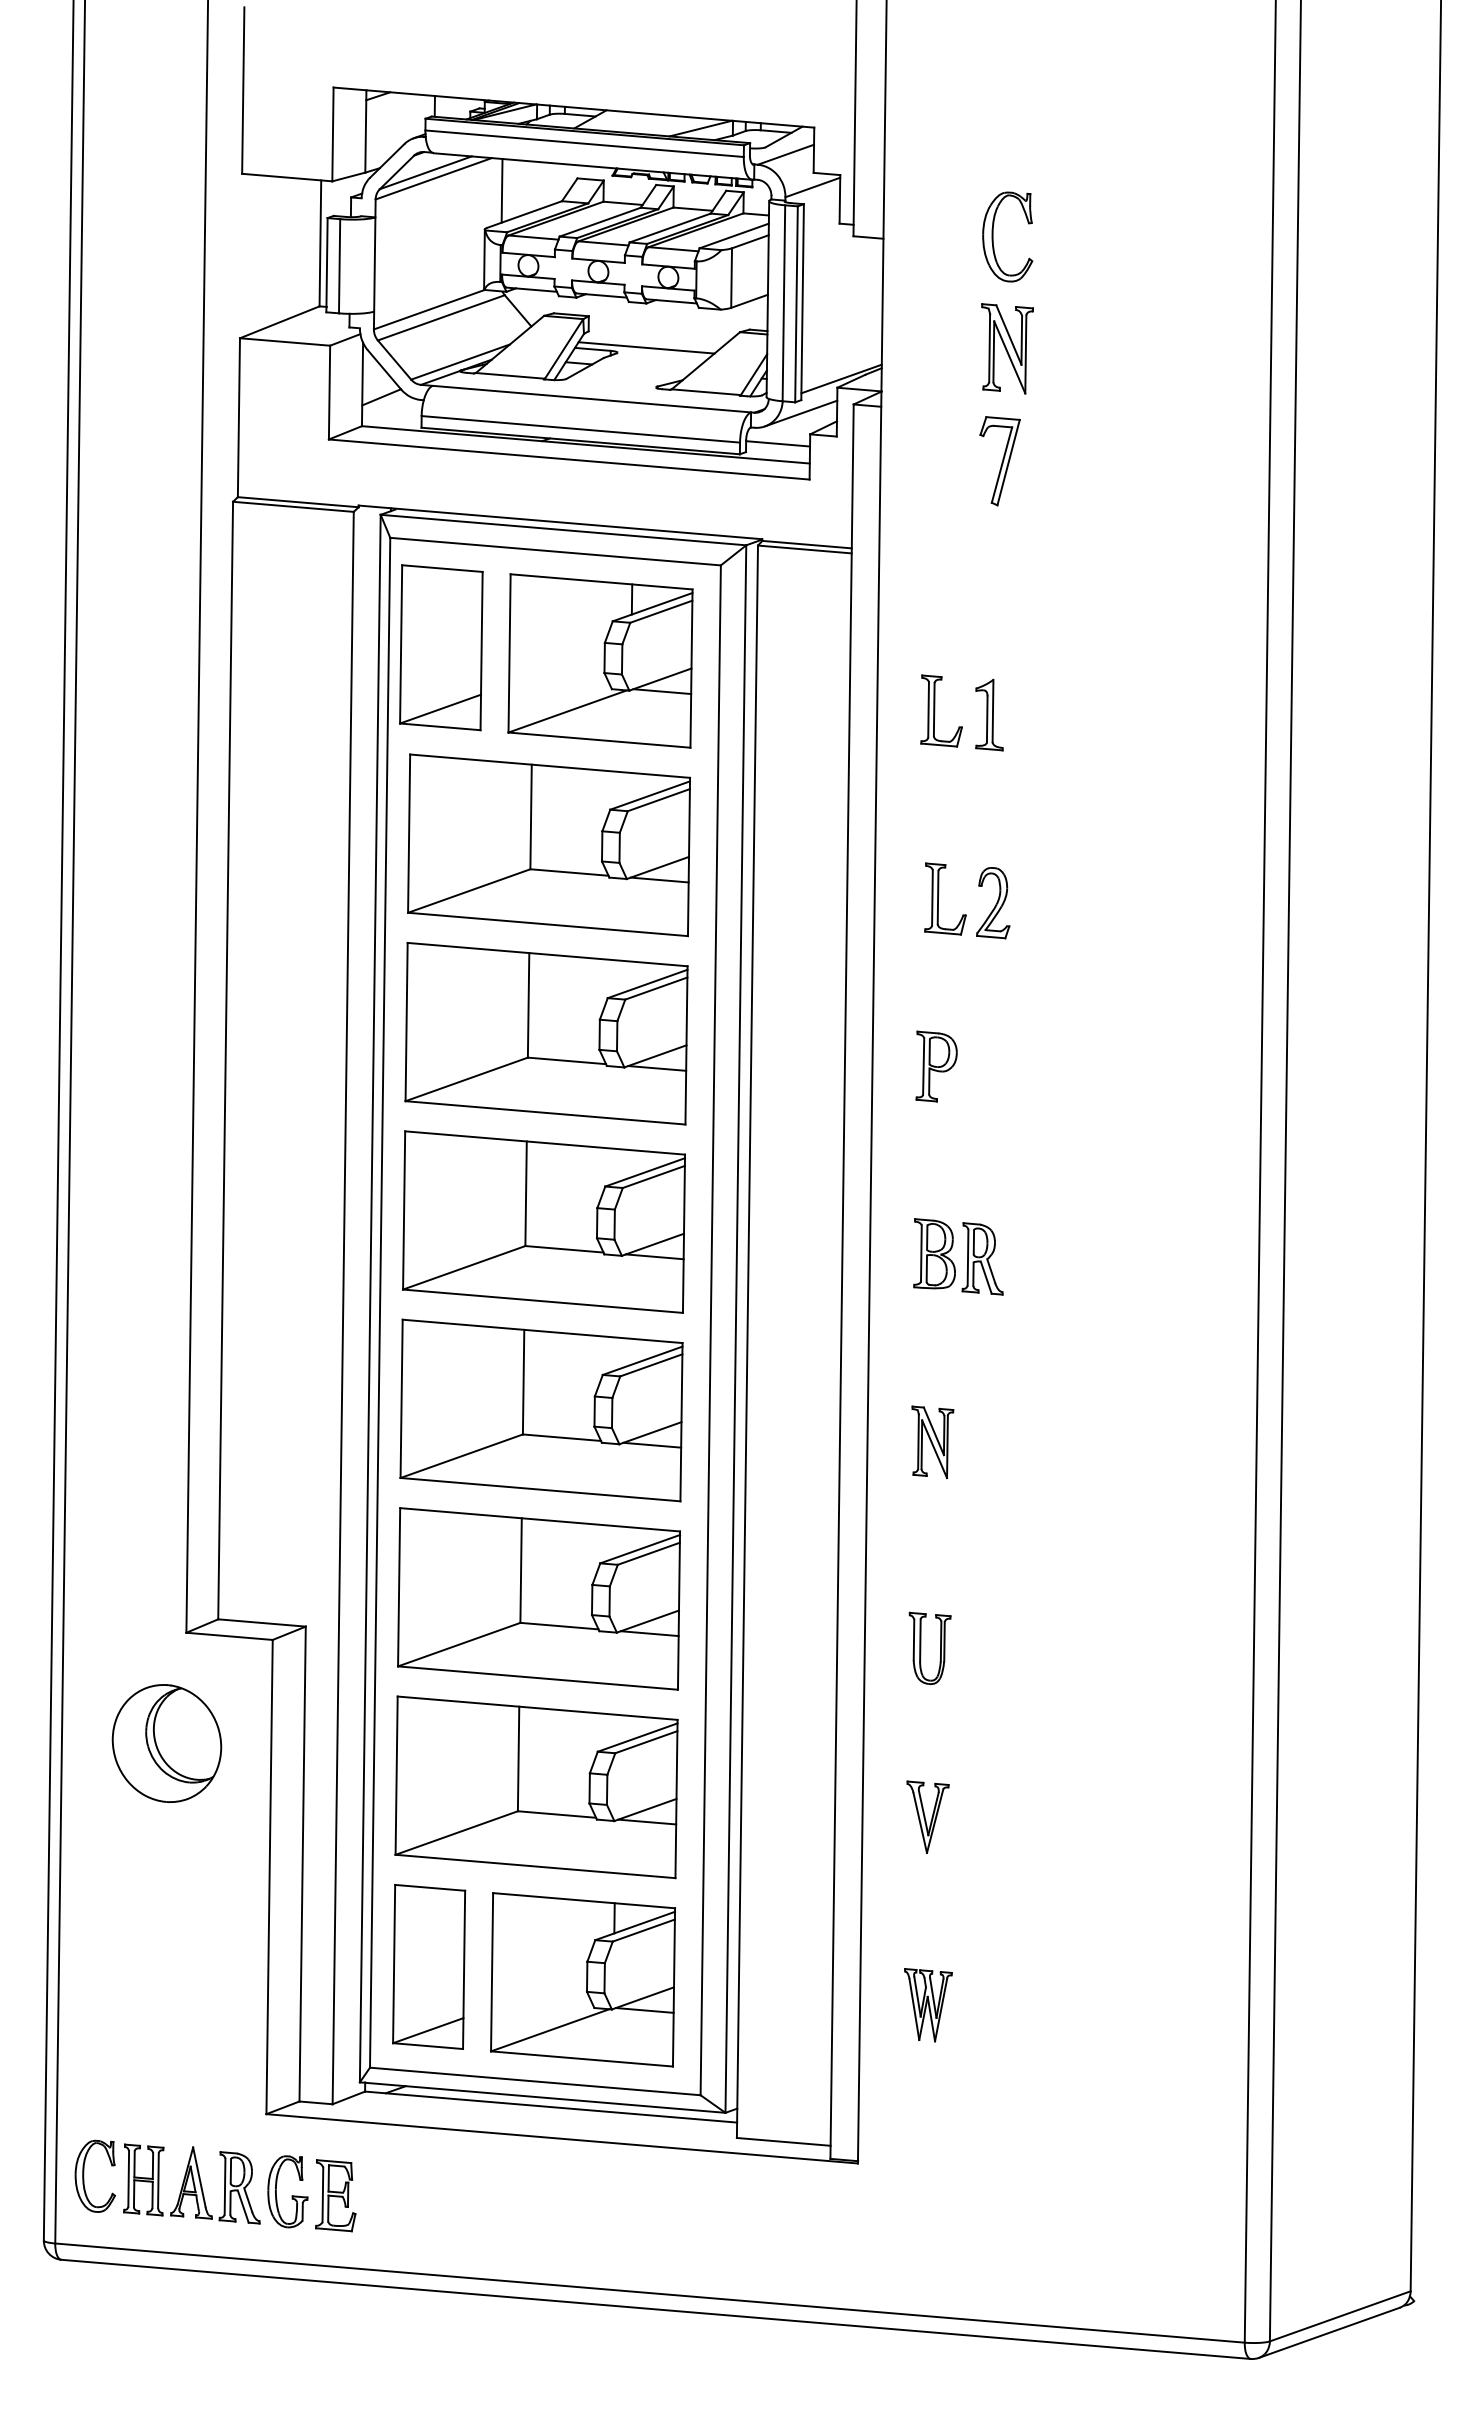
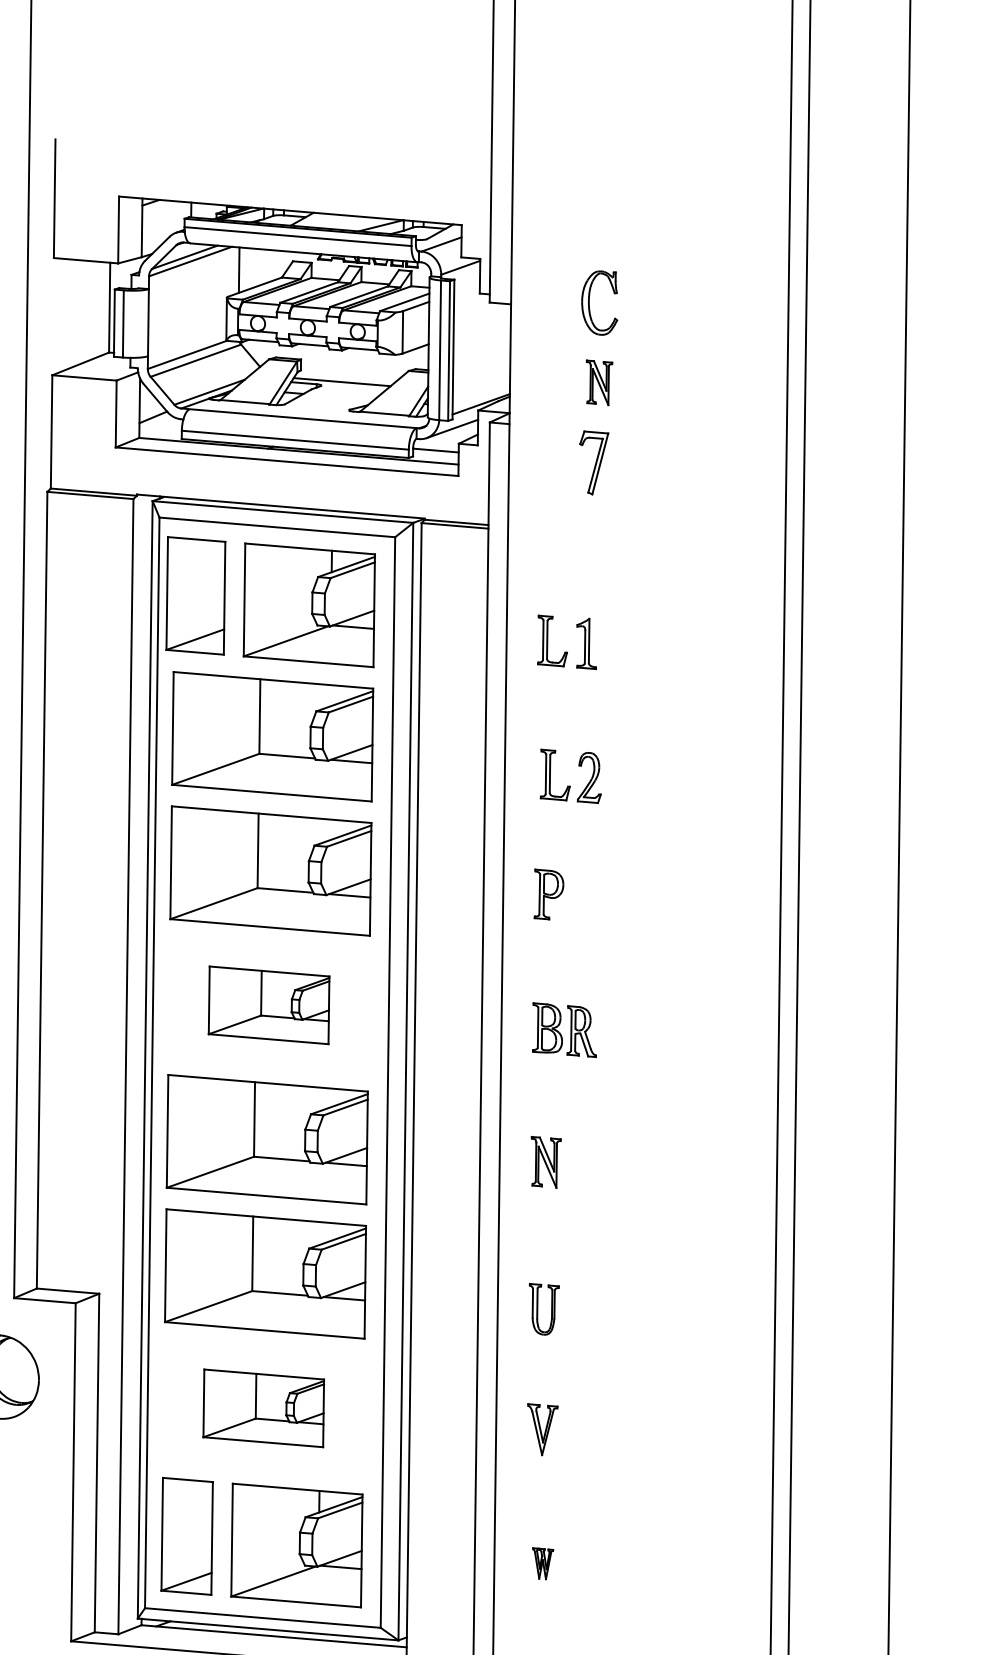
part: (1007, 348) -> (599, 382), size x0.7
part: (543, 1221) -> (268, 1004), size x0.6
part: (536, 1787) -> (263, 1408), size x0.6
part: (928, 2005) -> (543, 1563), size x0.6

